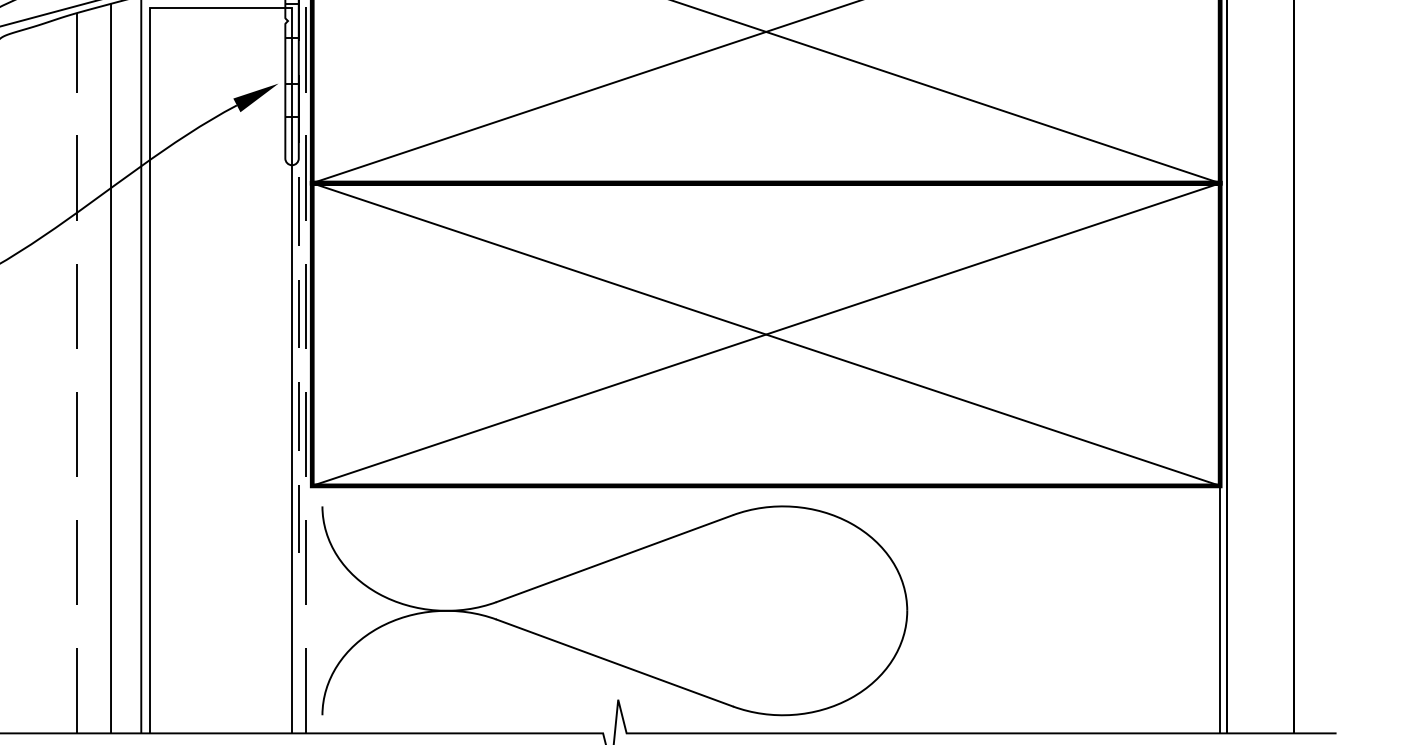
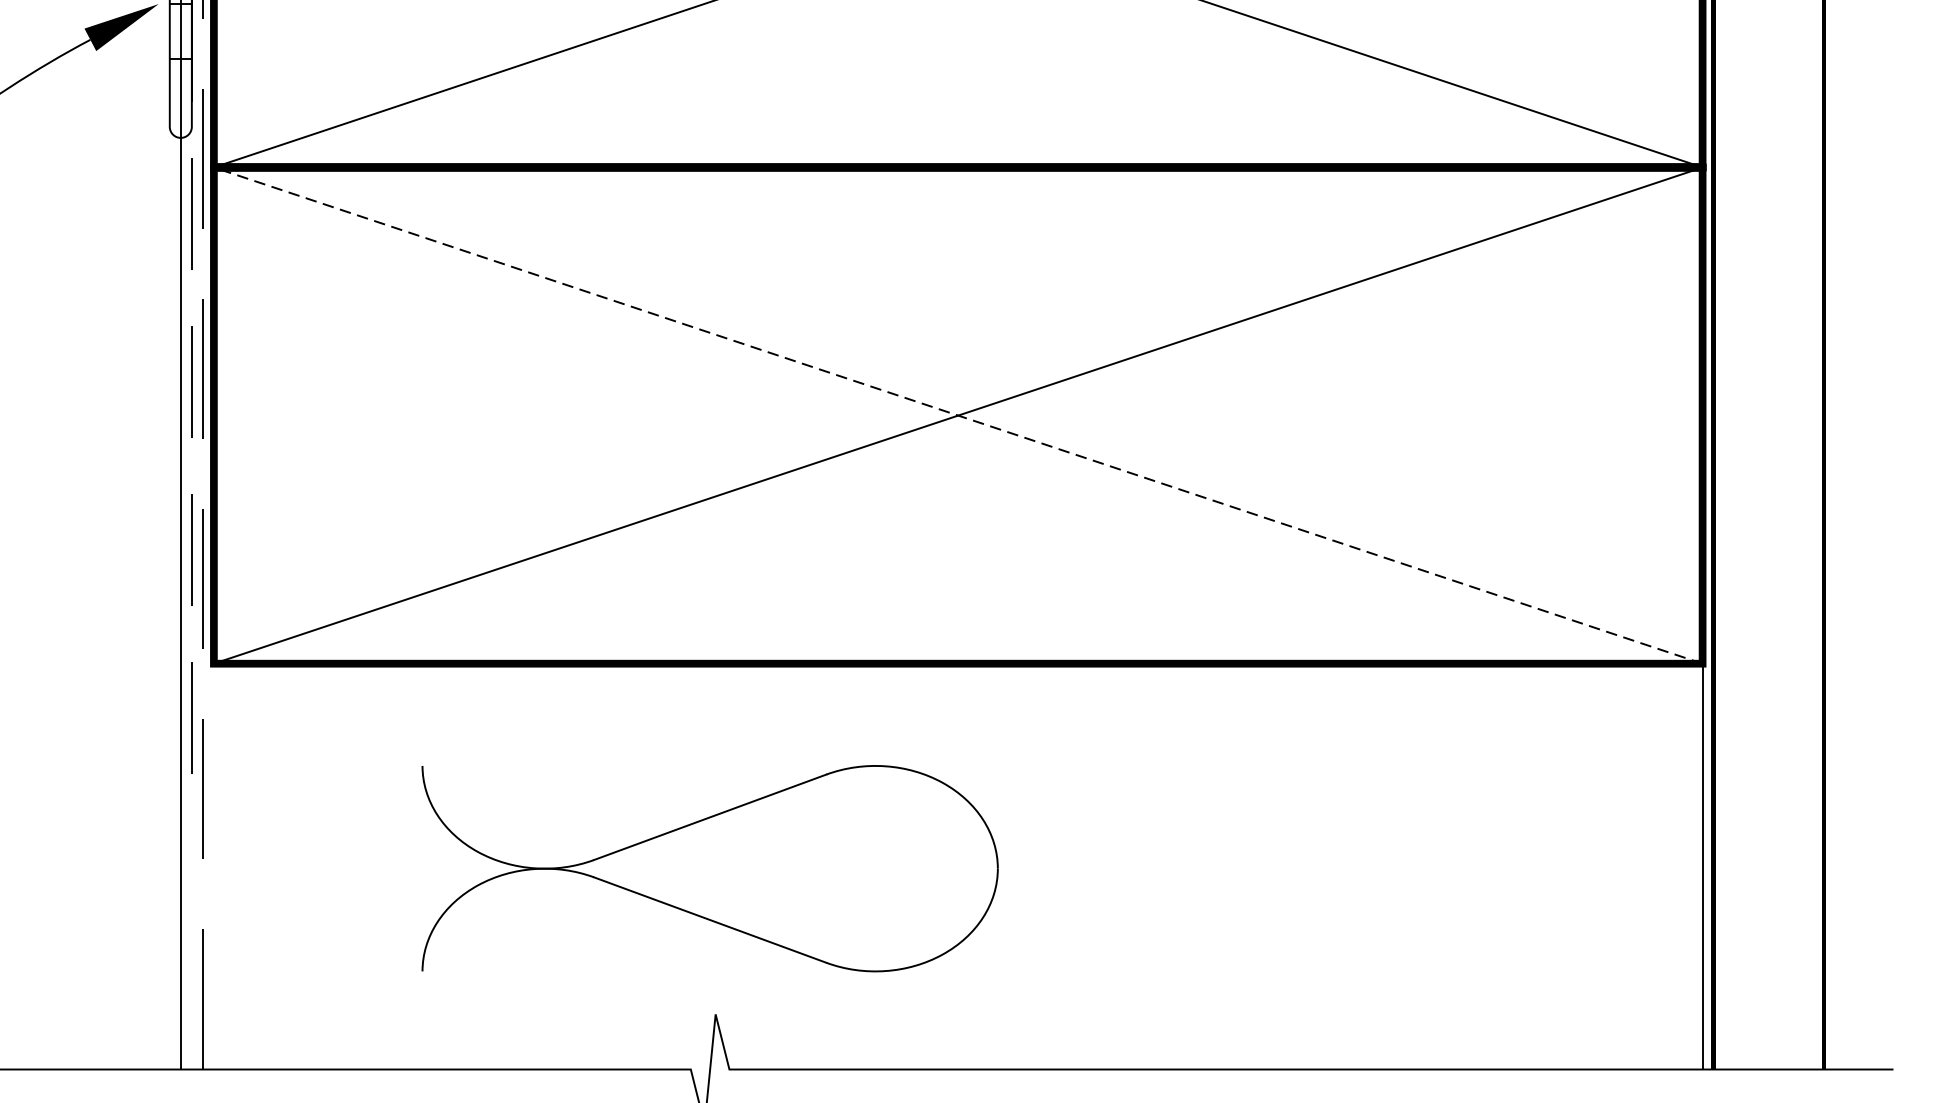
line: (766, 334) -> (958, 415), solid -> dashed
part: (614, 610) -> (709, 868), size x0.6

